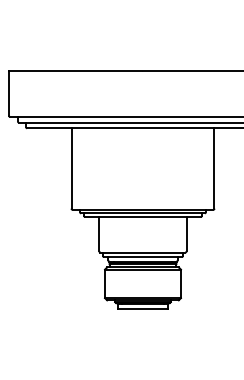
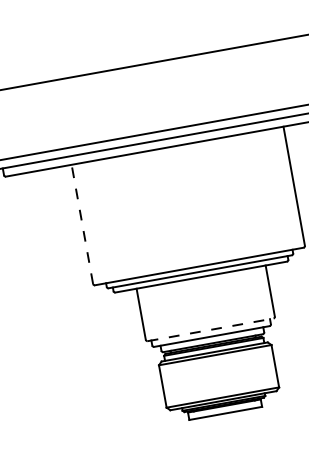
line: (71, 167) -> (82, 222), solid -> dashed
line: (143, 252) -> (211, 329), solid -> dashed

